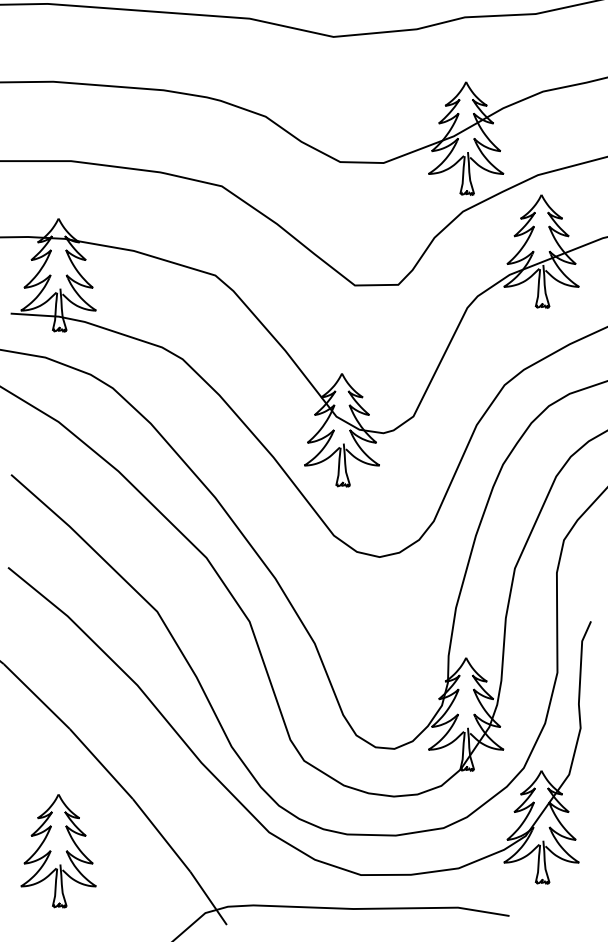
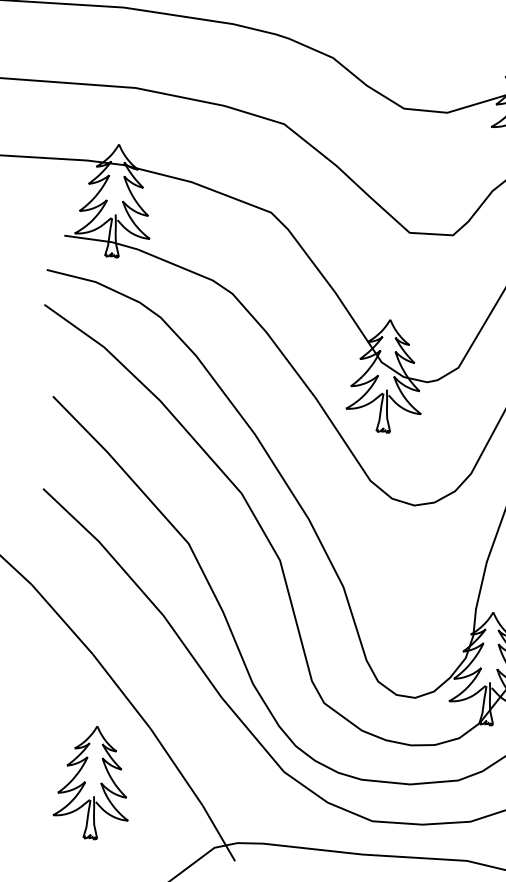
part: (58, 851) -> (93, 783), moved

